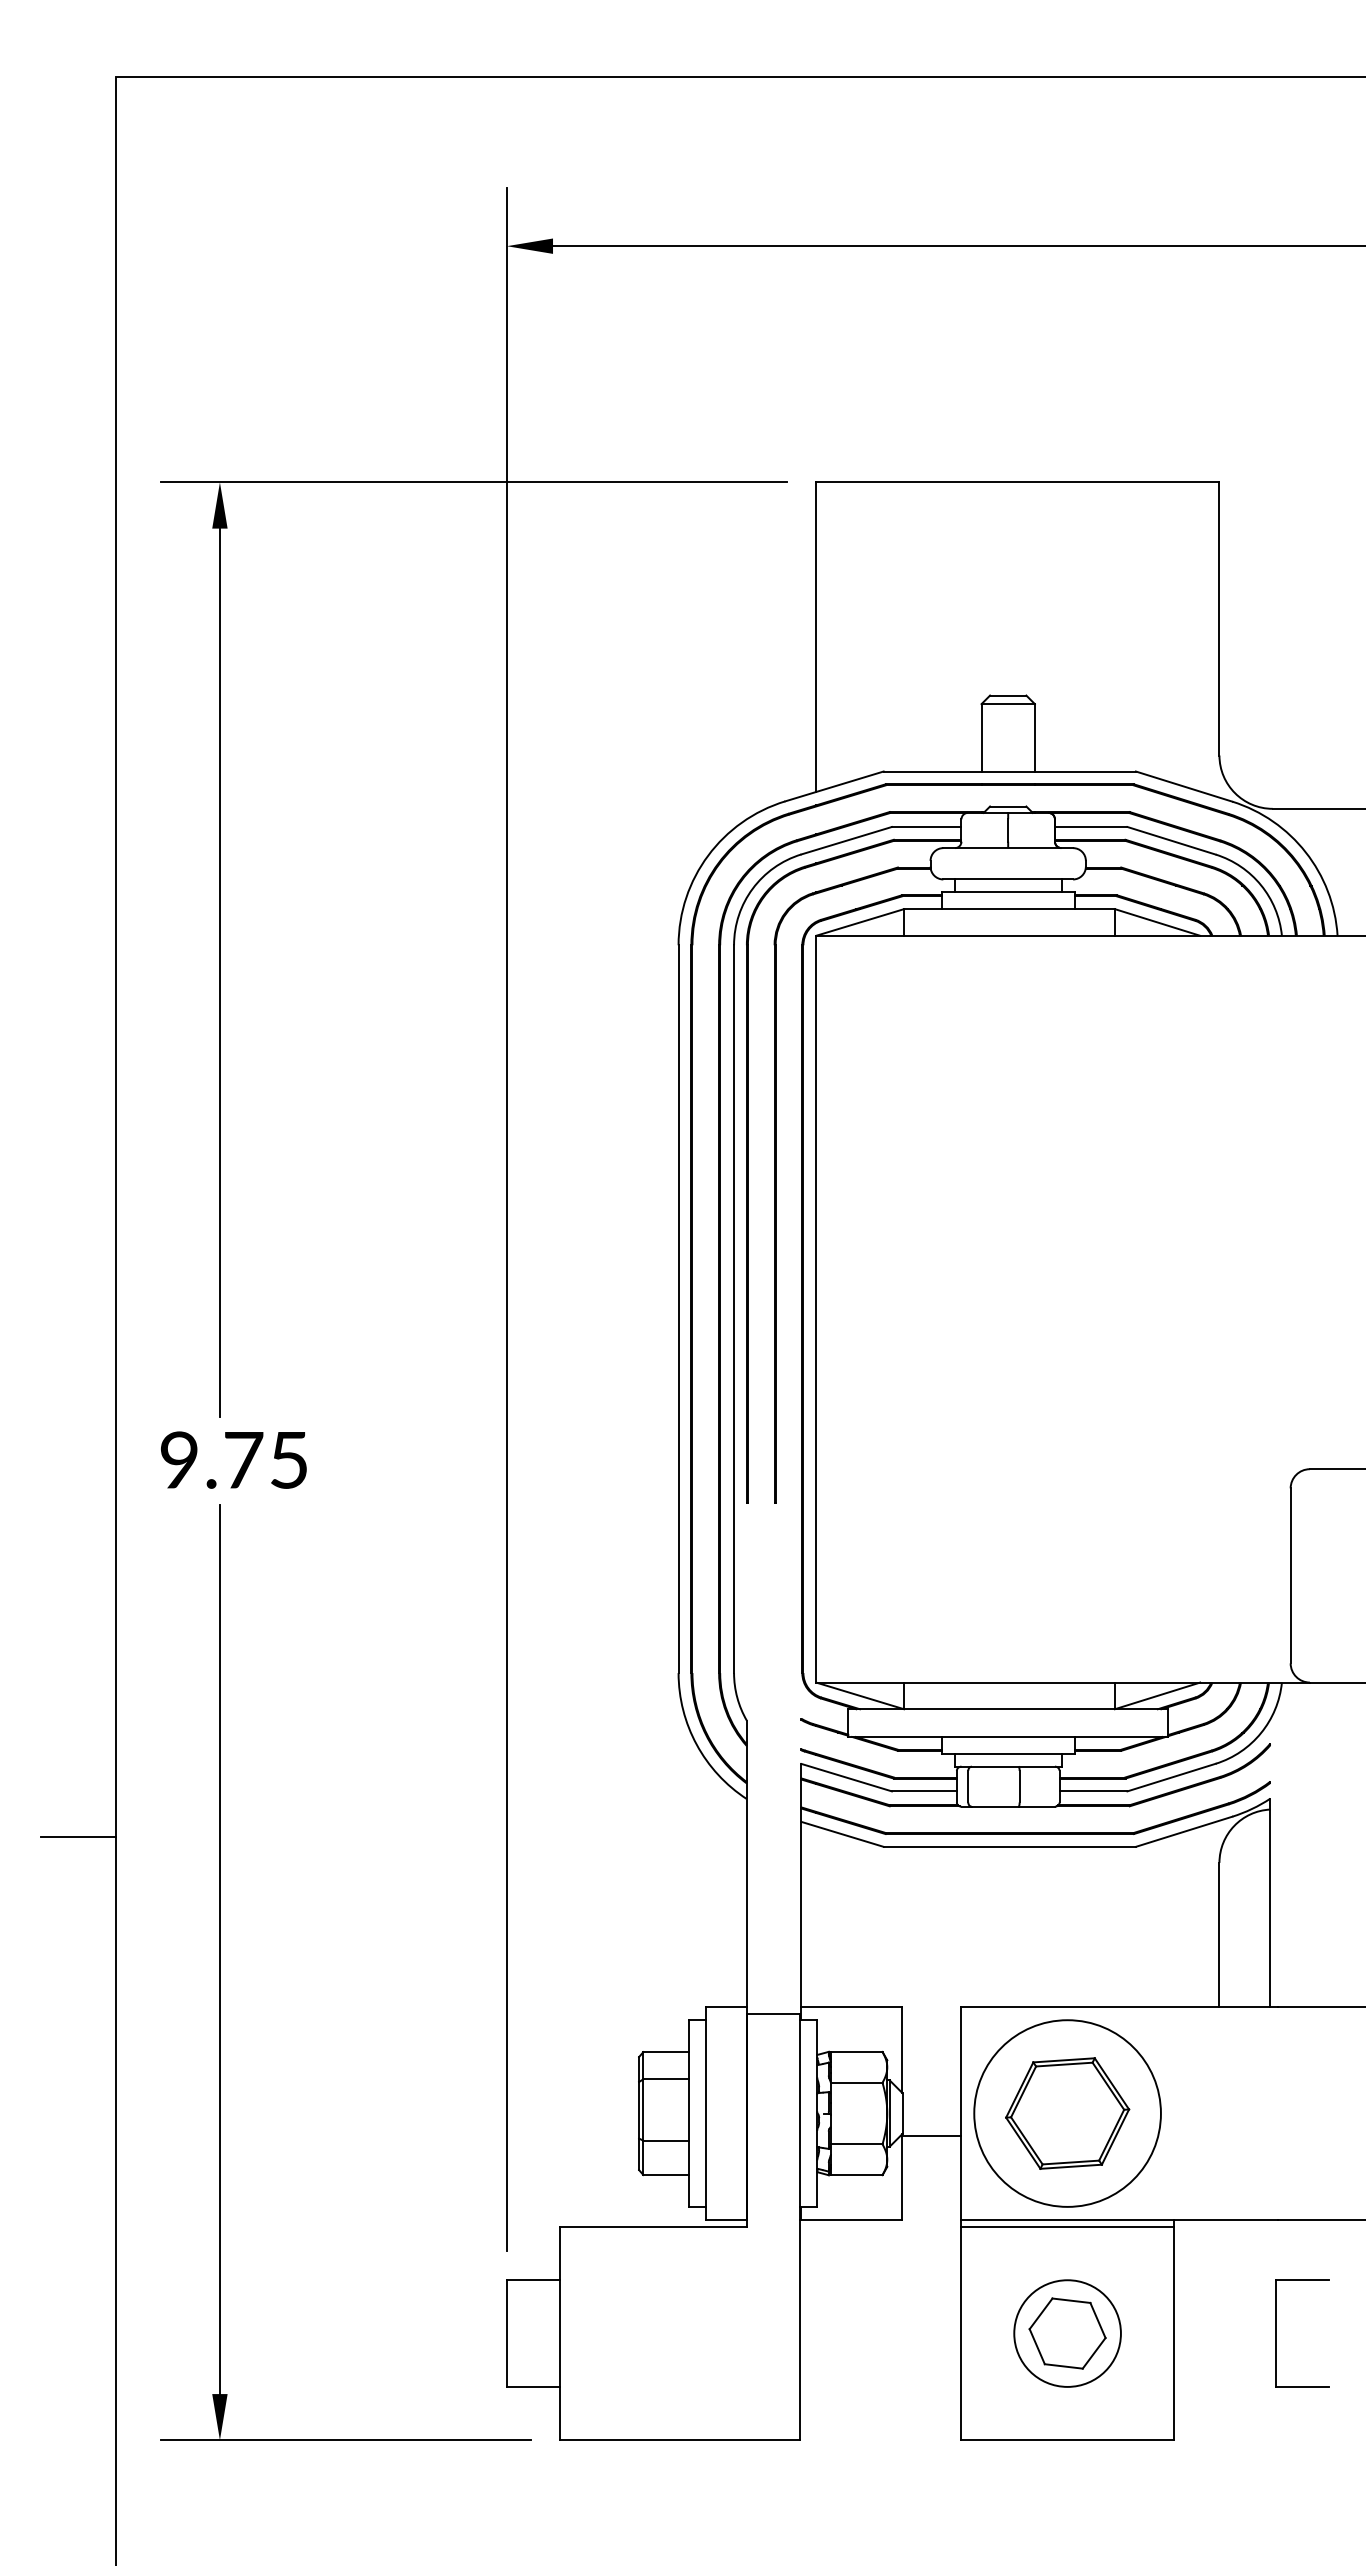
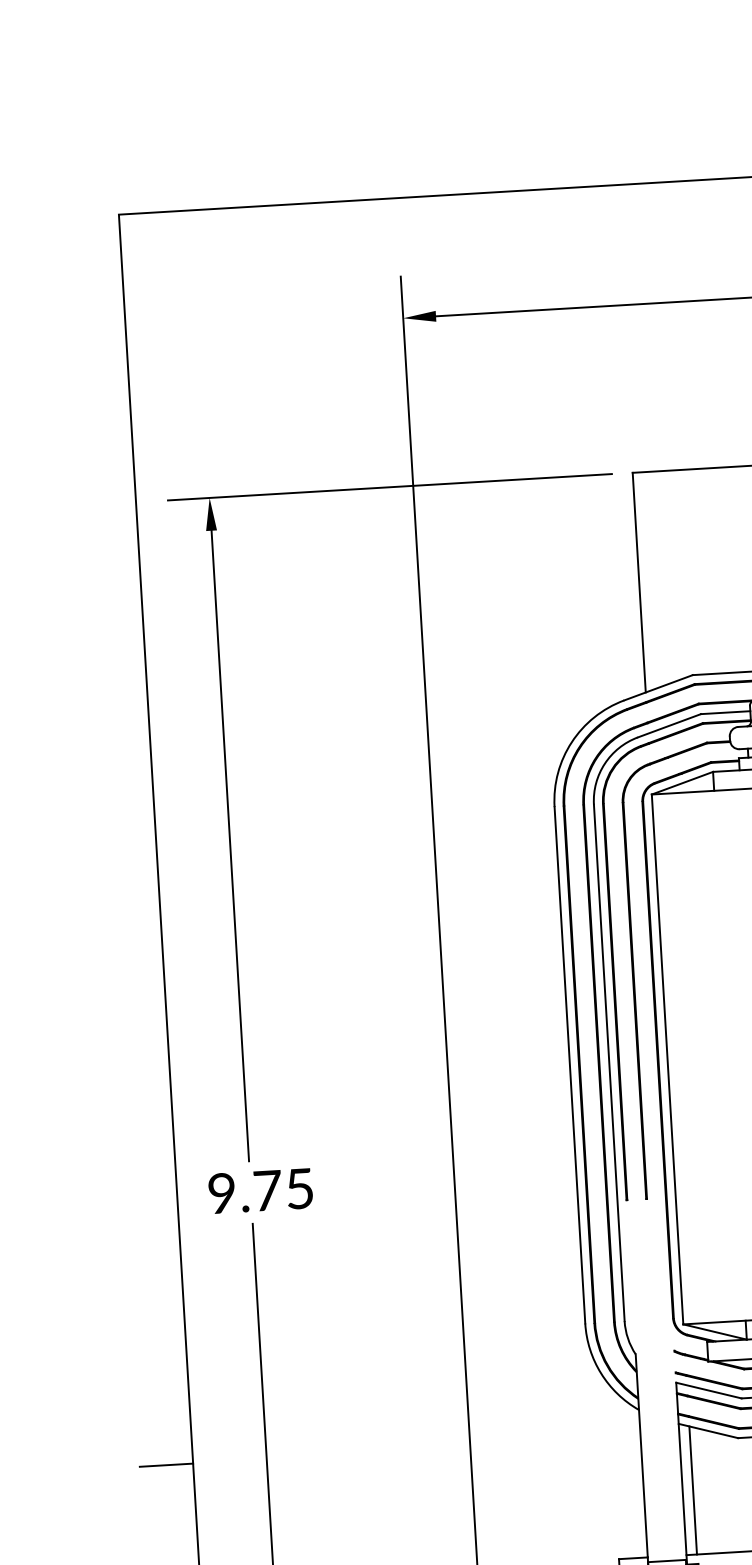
line: (816, 1916) -> (693, 1490), added

